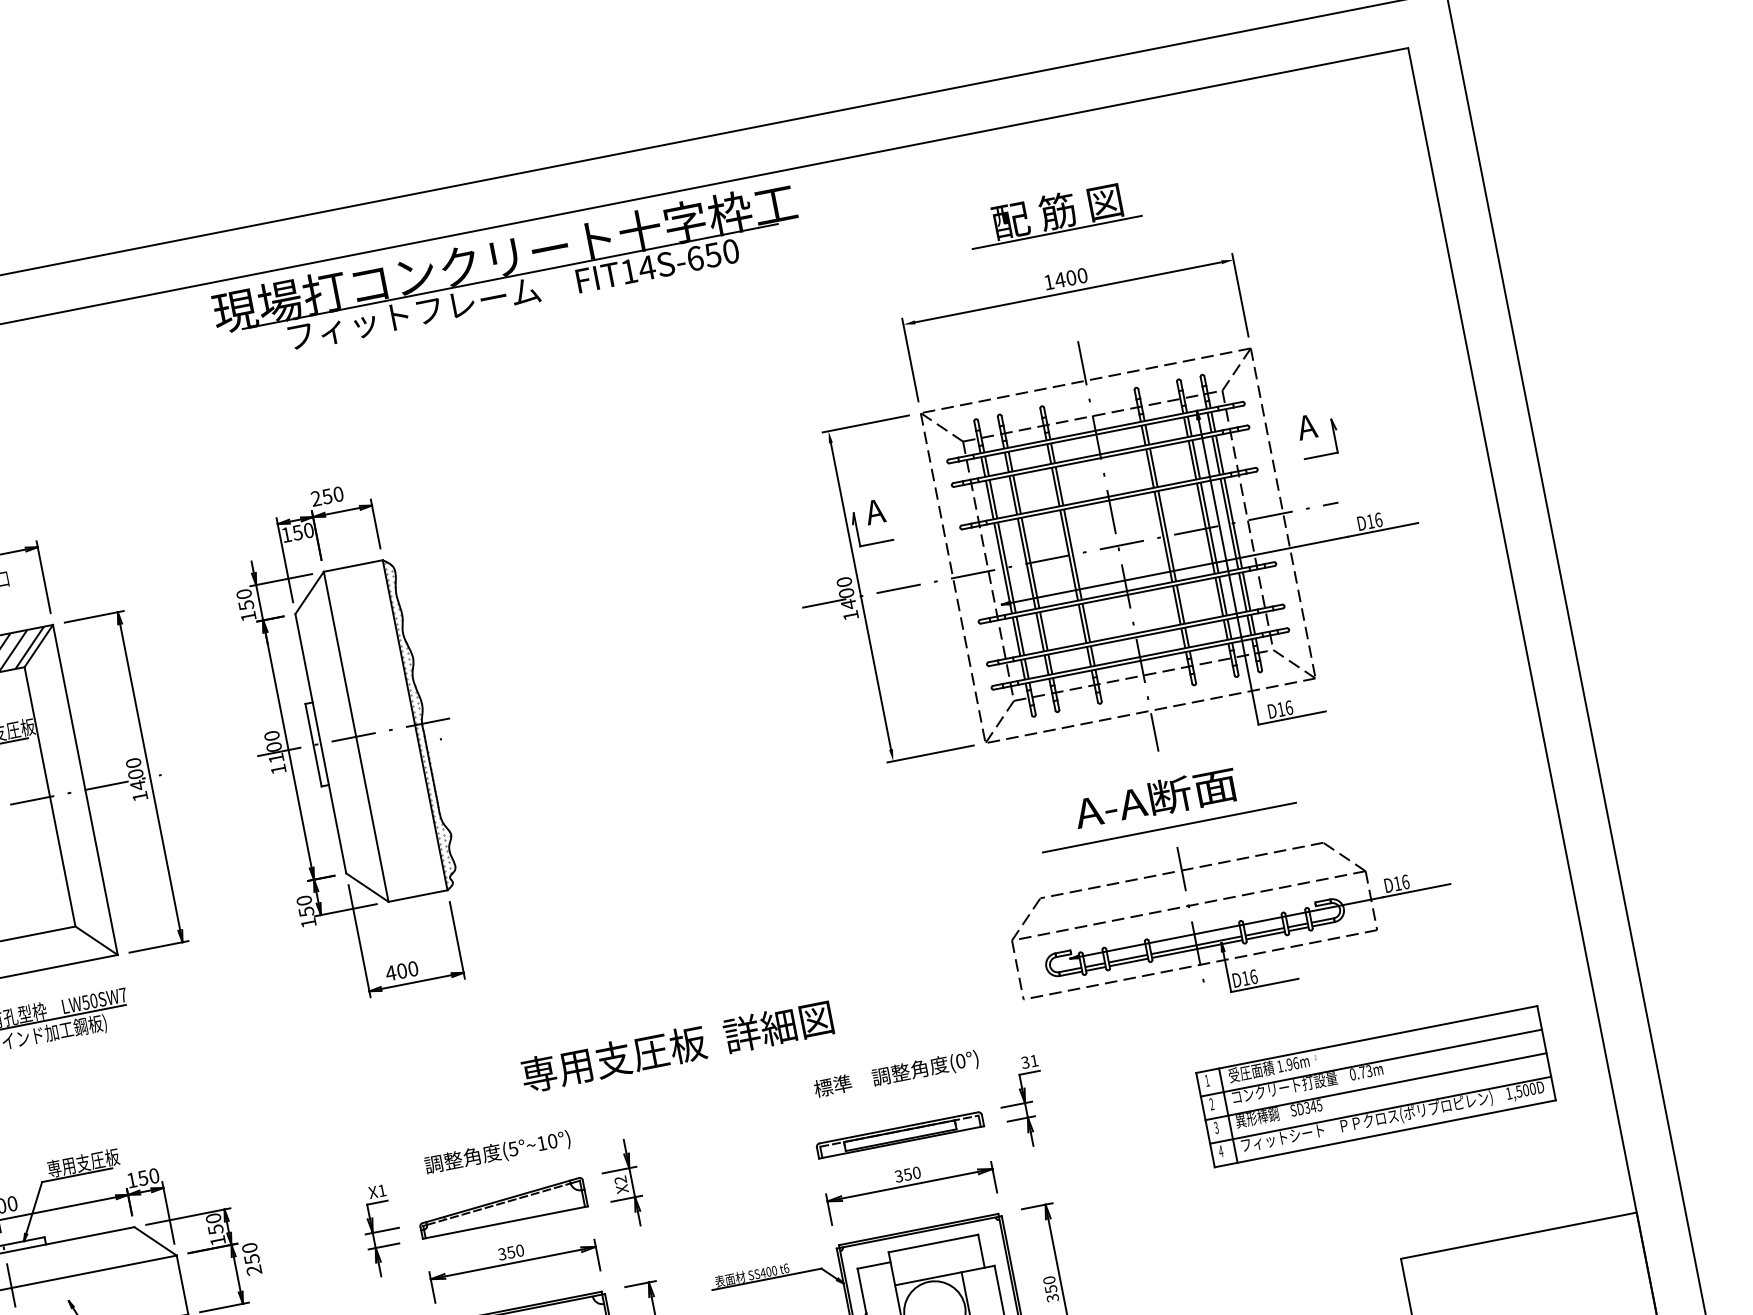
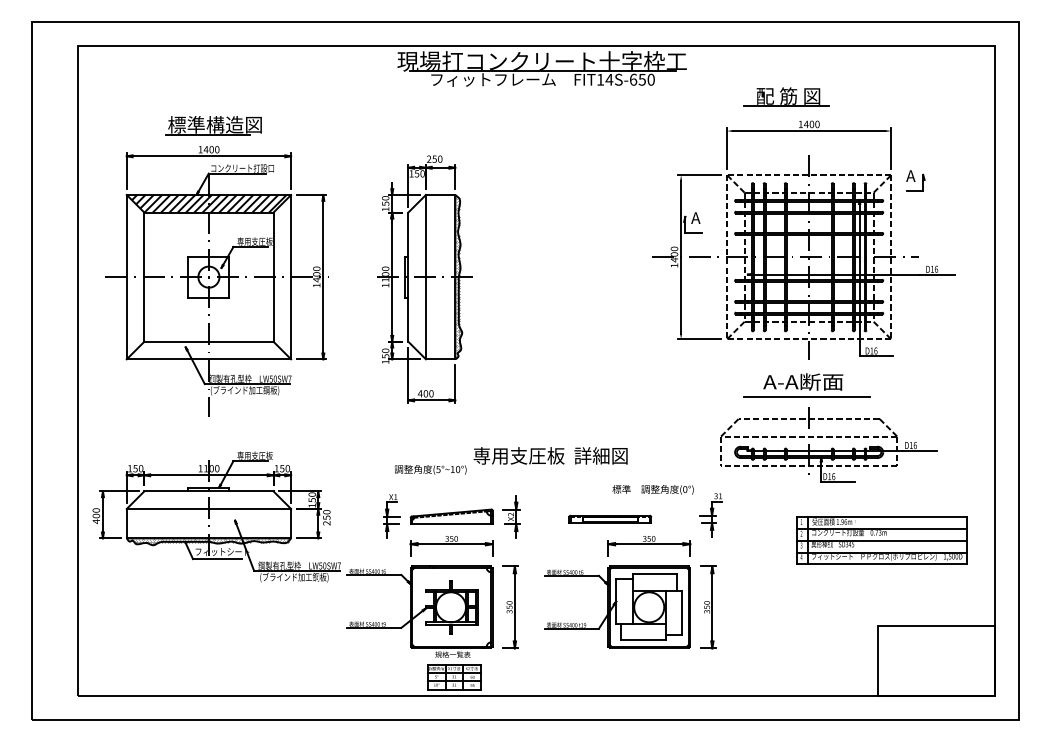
part: (1053, 212) -> (786, 96), moved
part: (1318, 434) -> (915, 180), moved
part: (900, 1133) -> (610, 518), moved
text: (497, 1152) -> (430, 469), moved

